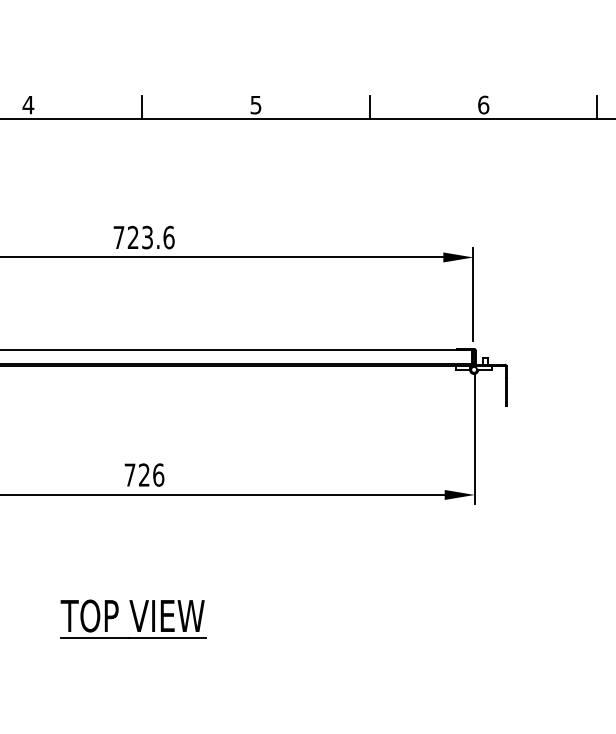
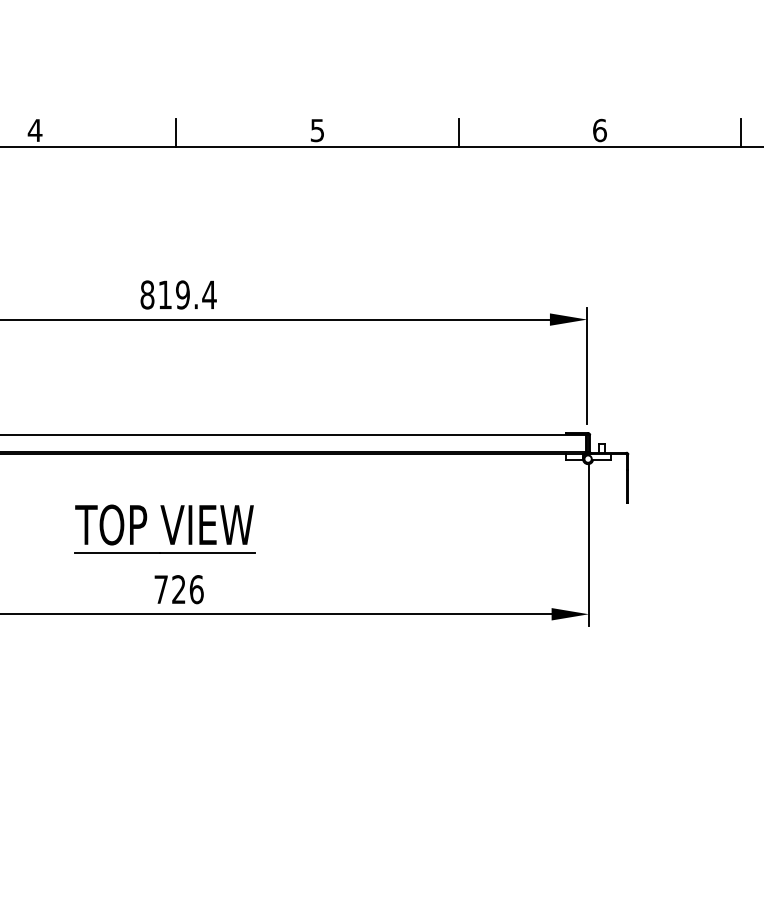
text: (143, 237) -> (177, 294), 723.6 -> 819.4
part: (133, 618) -> (165, 528), moved

